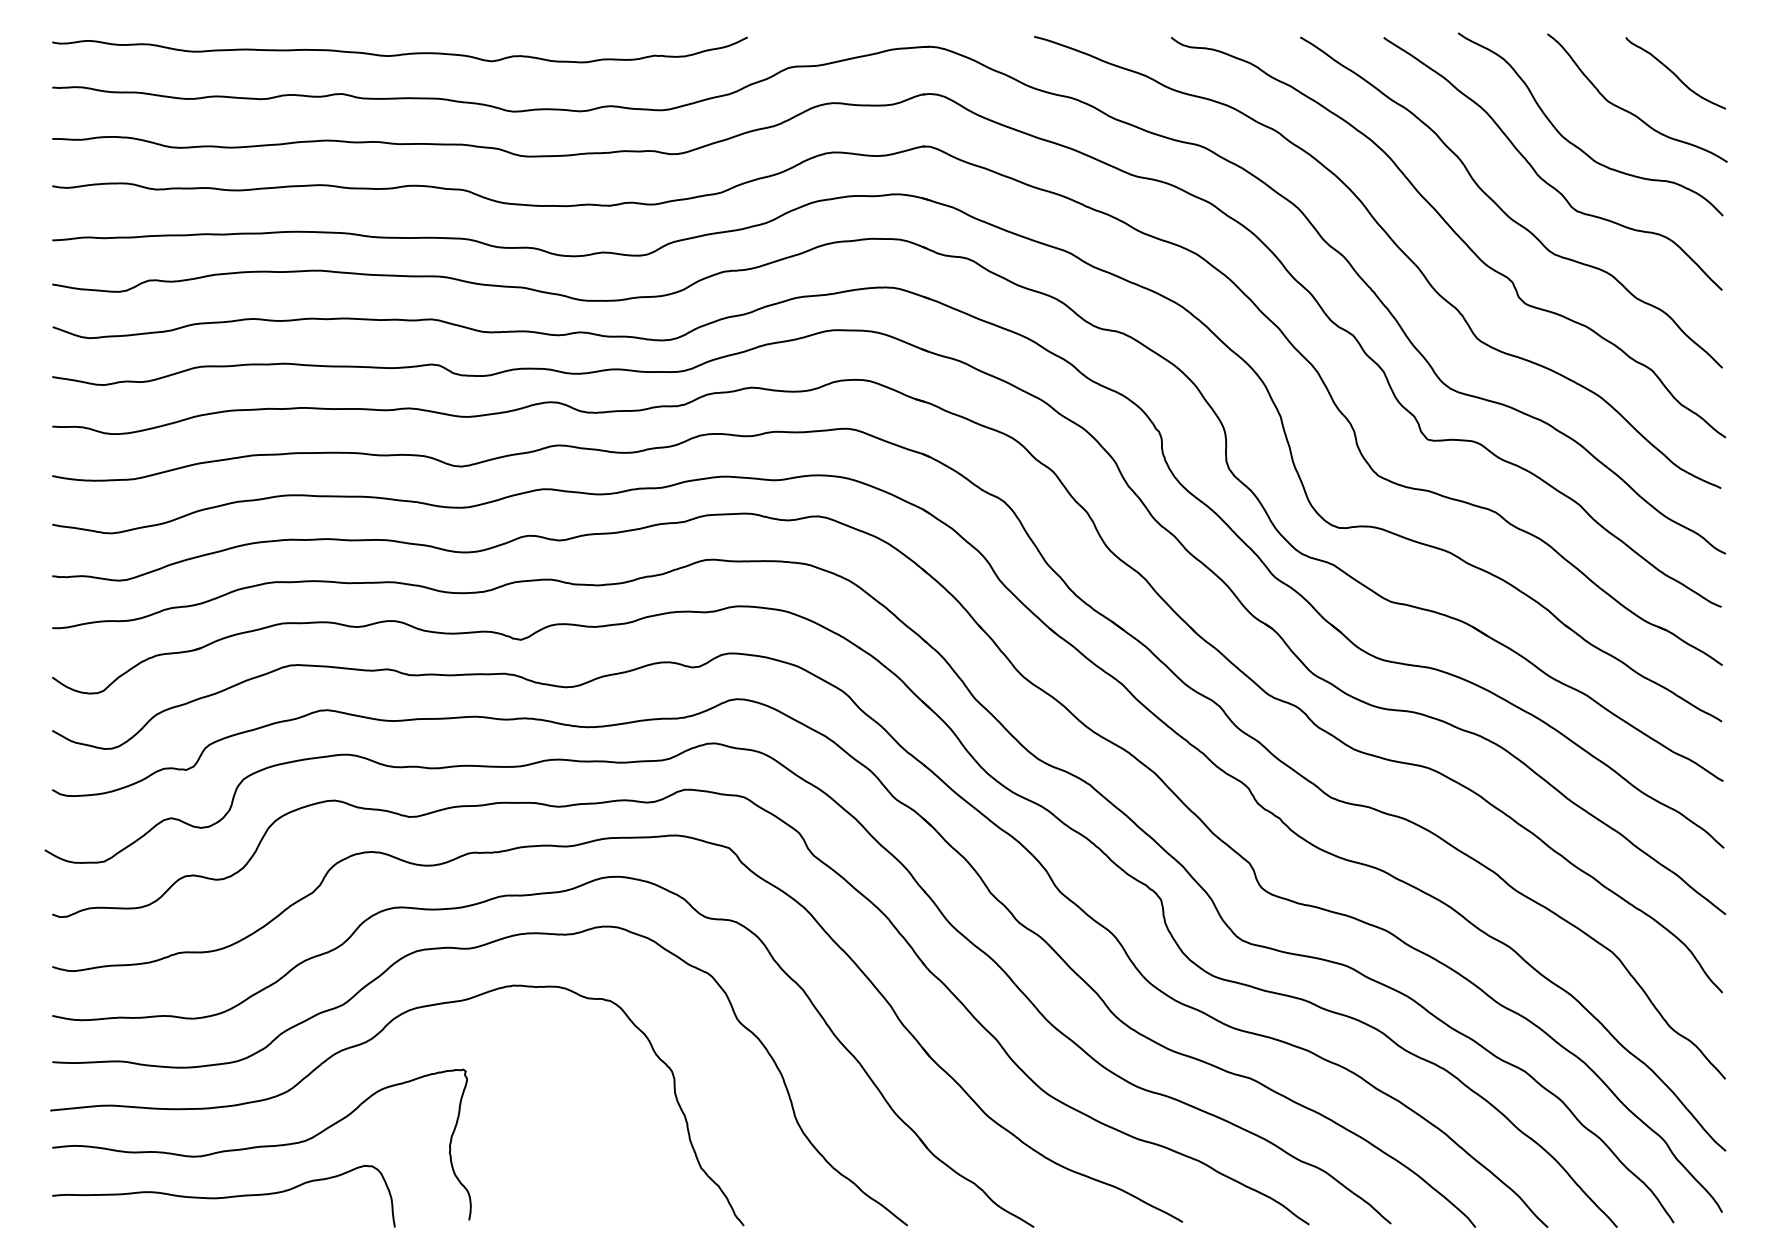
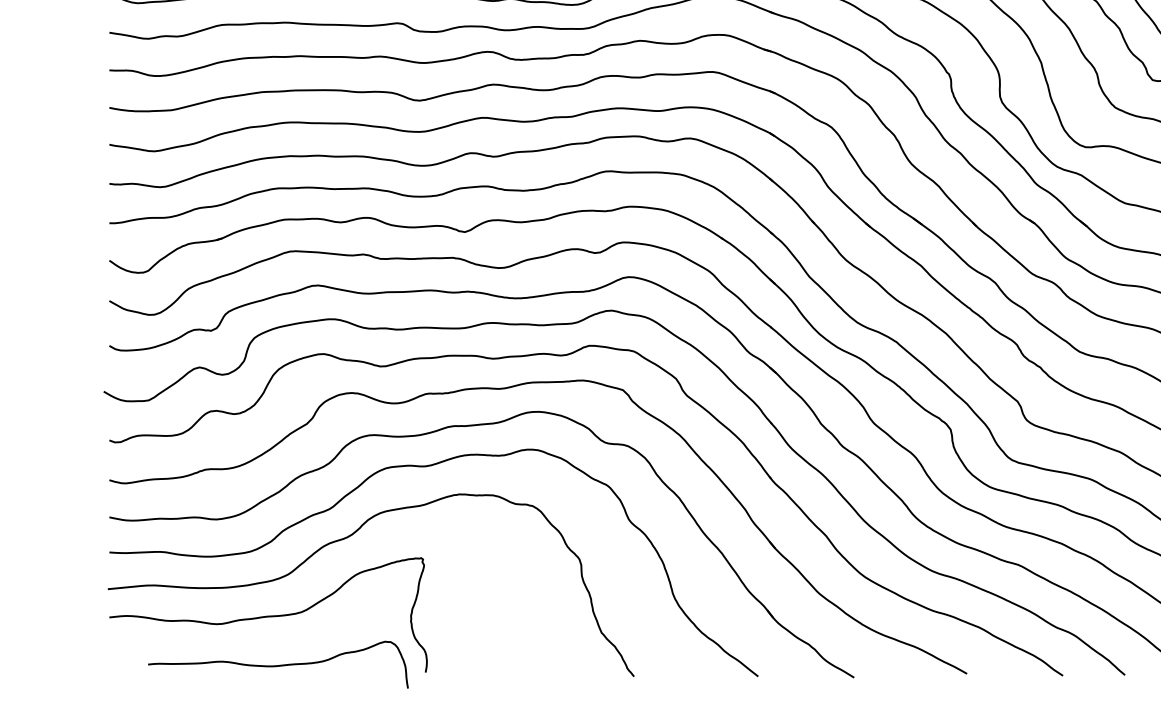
curve: (223, 1196) -> (277, 665), moved

